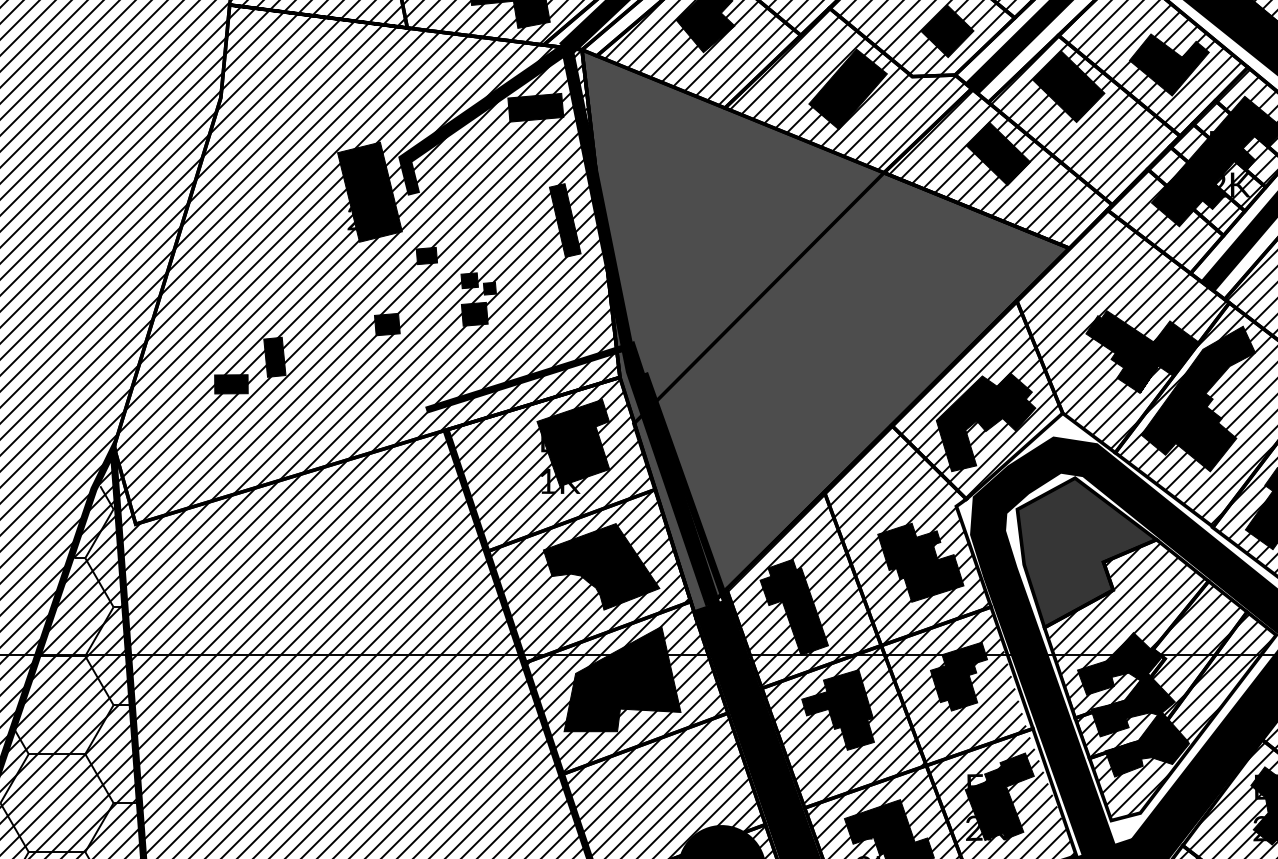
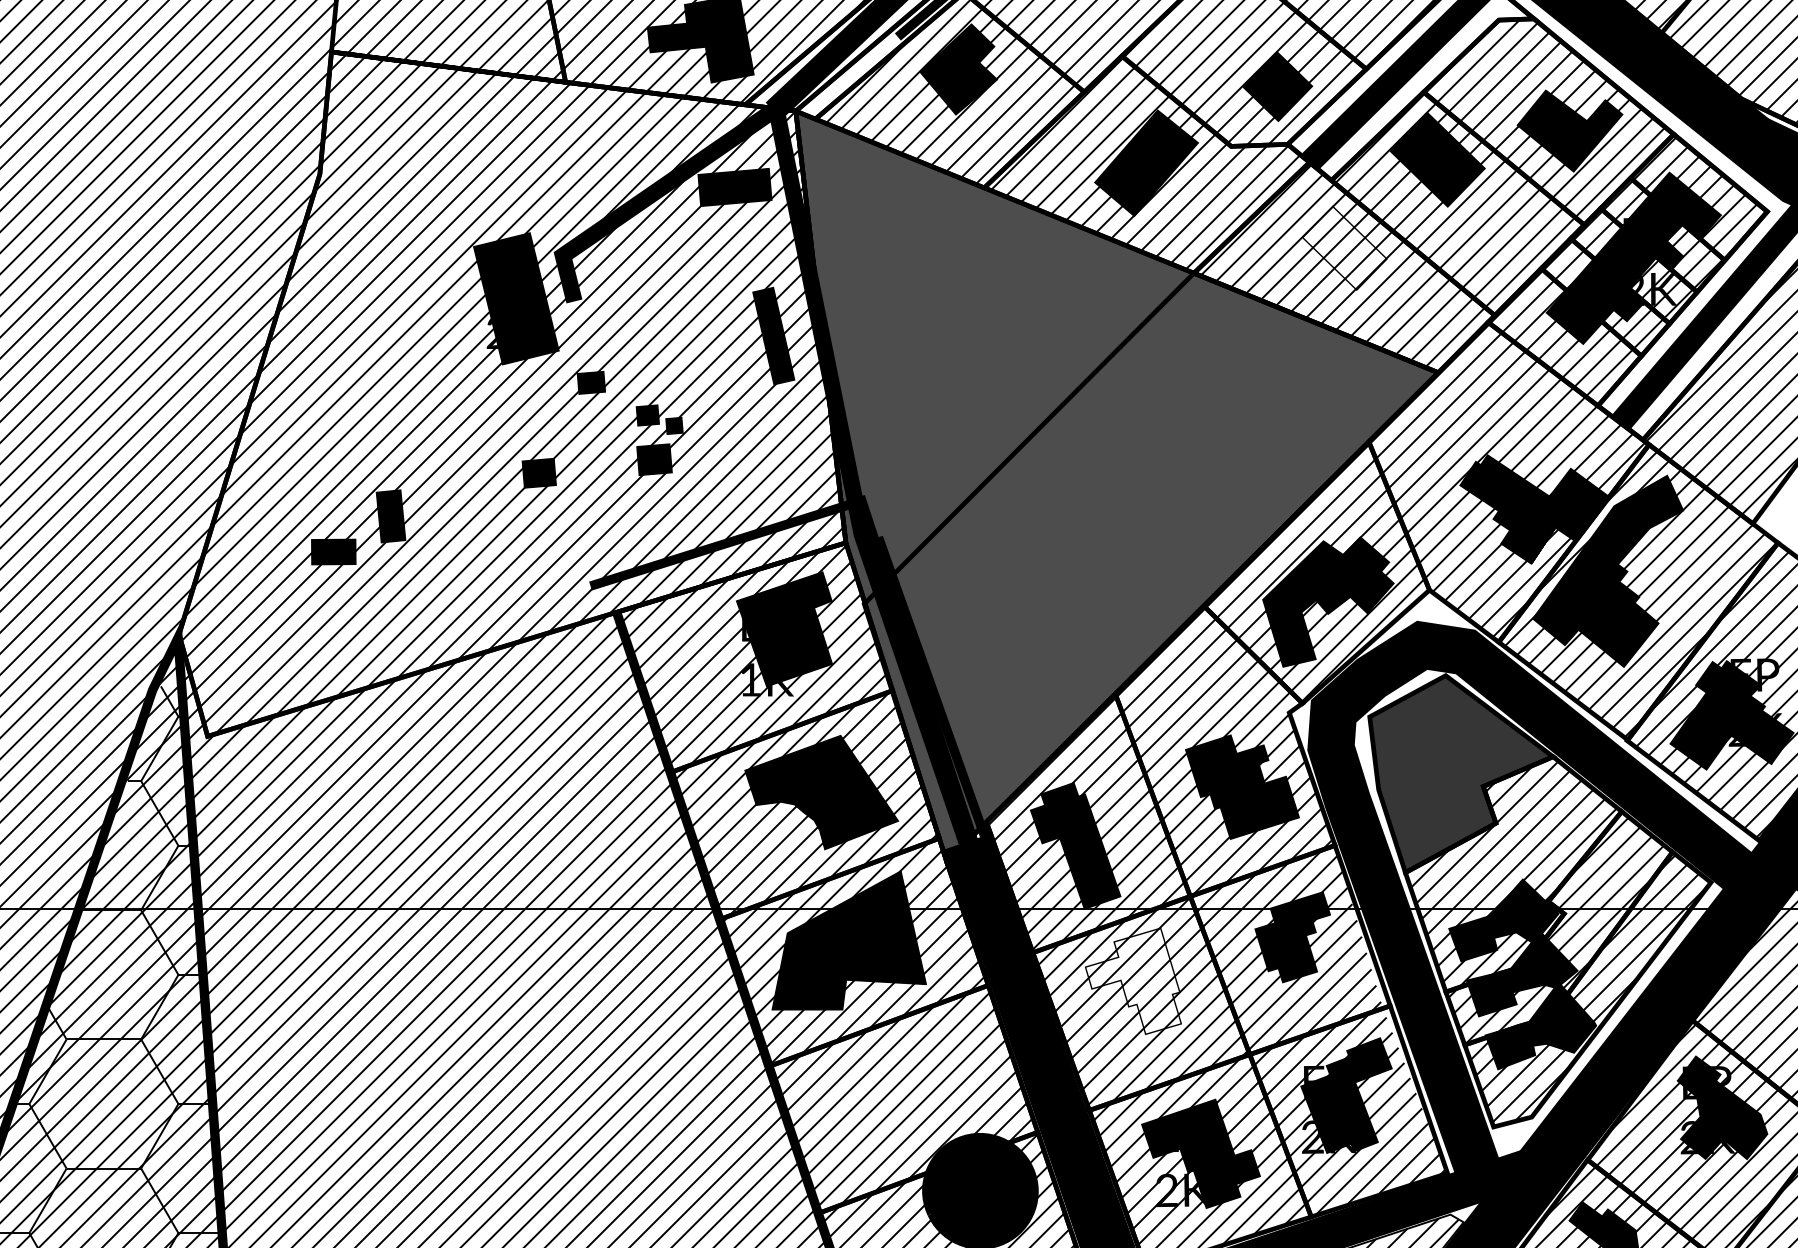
fill: (998, 154) -> (1344, 248), removed
fill: (838, 710) -> (1133, 981), removed

